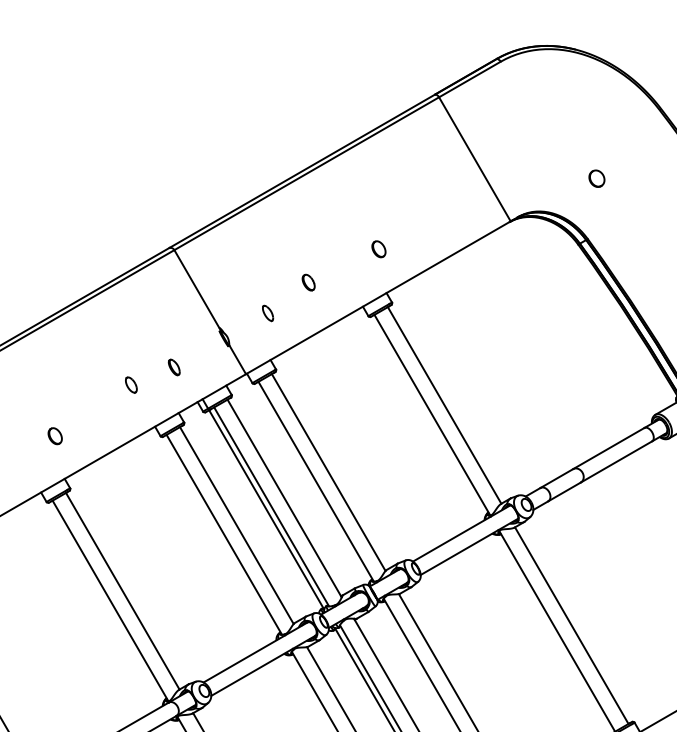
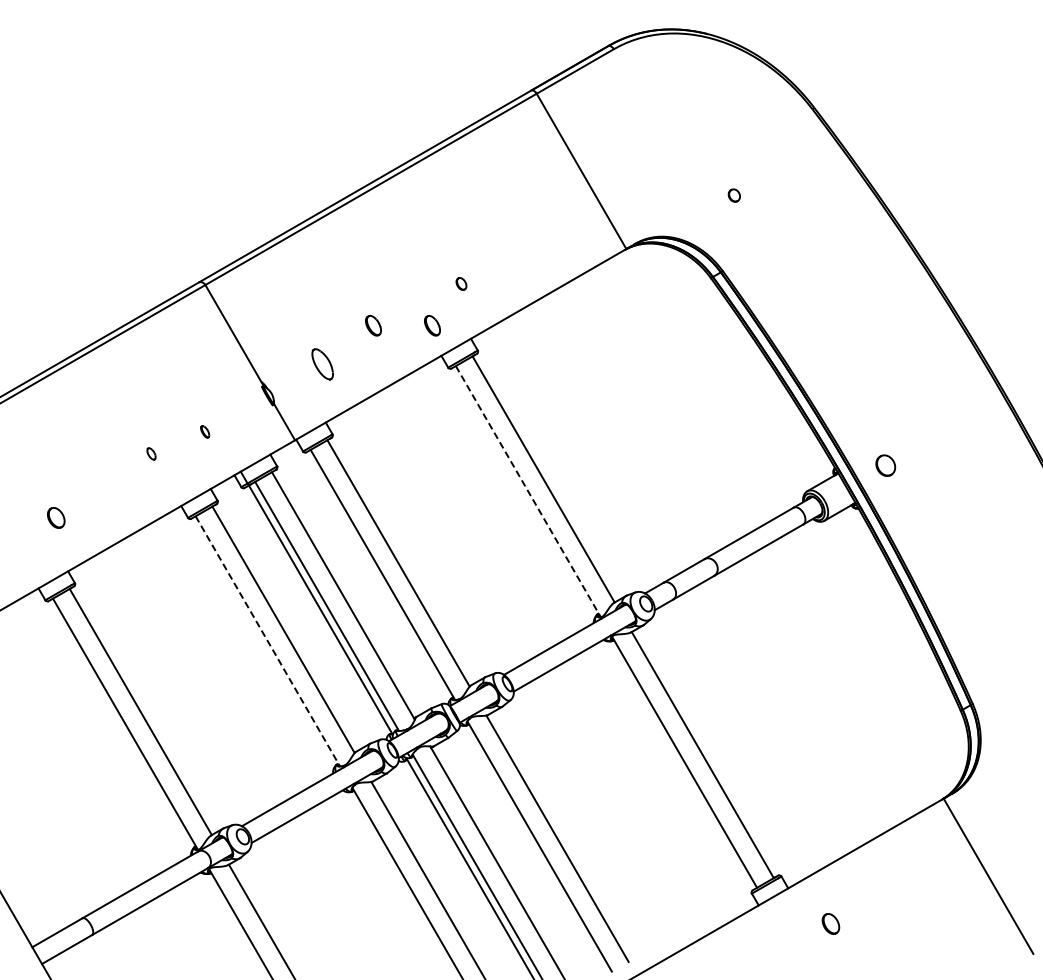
part: (597, 178) -> (734, 195), size x0.6
part: (378, 248) -> (461, 283), size x0.6
part: (355, 282) -> (432, 325), added
part: (267, 312) -> (322, 363), size x1.6
part: (173, 367) -> (204, 431), size x0.6
part: (131, 384) -> (151, 453), size x0.6
line: (432, 415) -> (528, 492), solid -> dashed
line: (224, 534) -> (268, 641), solid -> dashed

